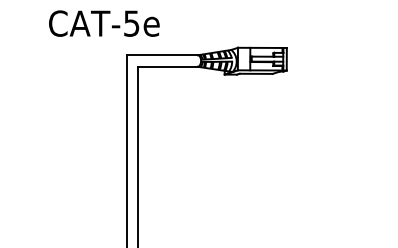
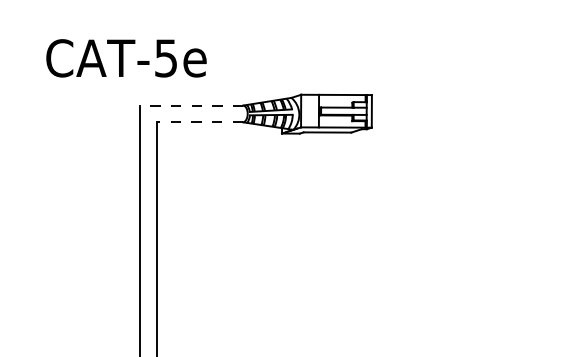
text: (104, 23) -> (126, 58), moved
line: (162, 55) -> (191, 105), solid -> dashed
line: (168, 66) -> (200, 121), solid -> dashed

